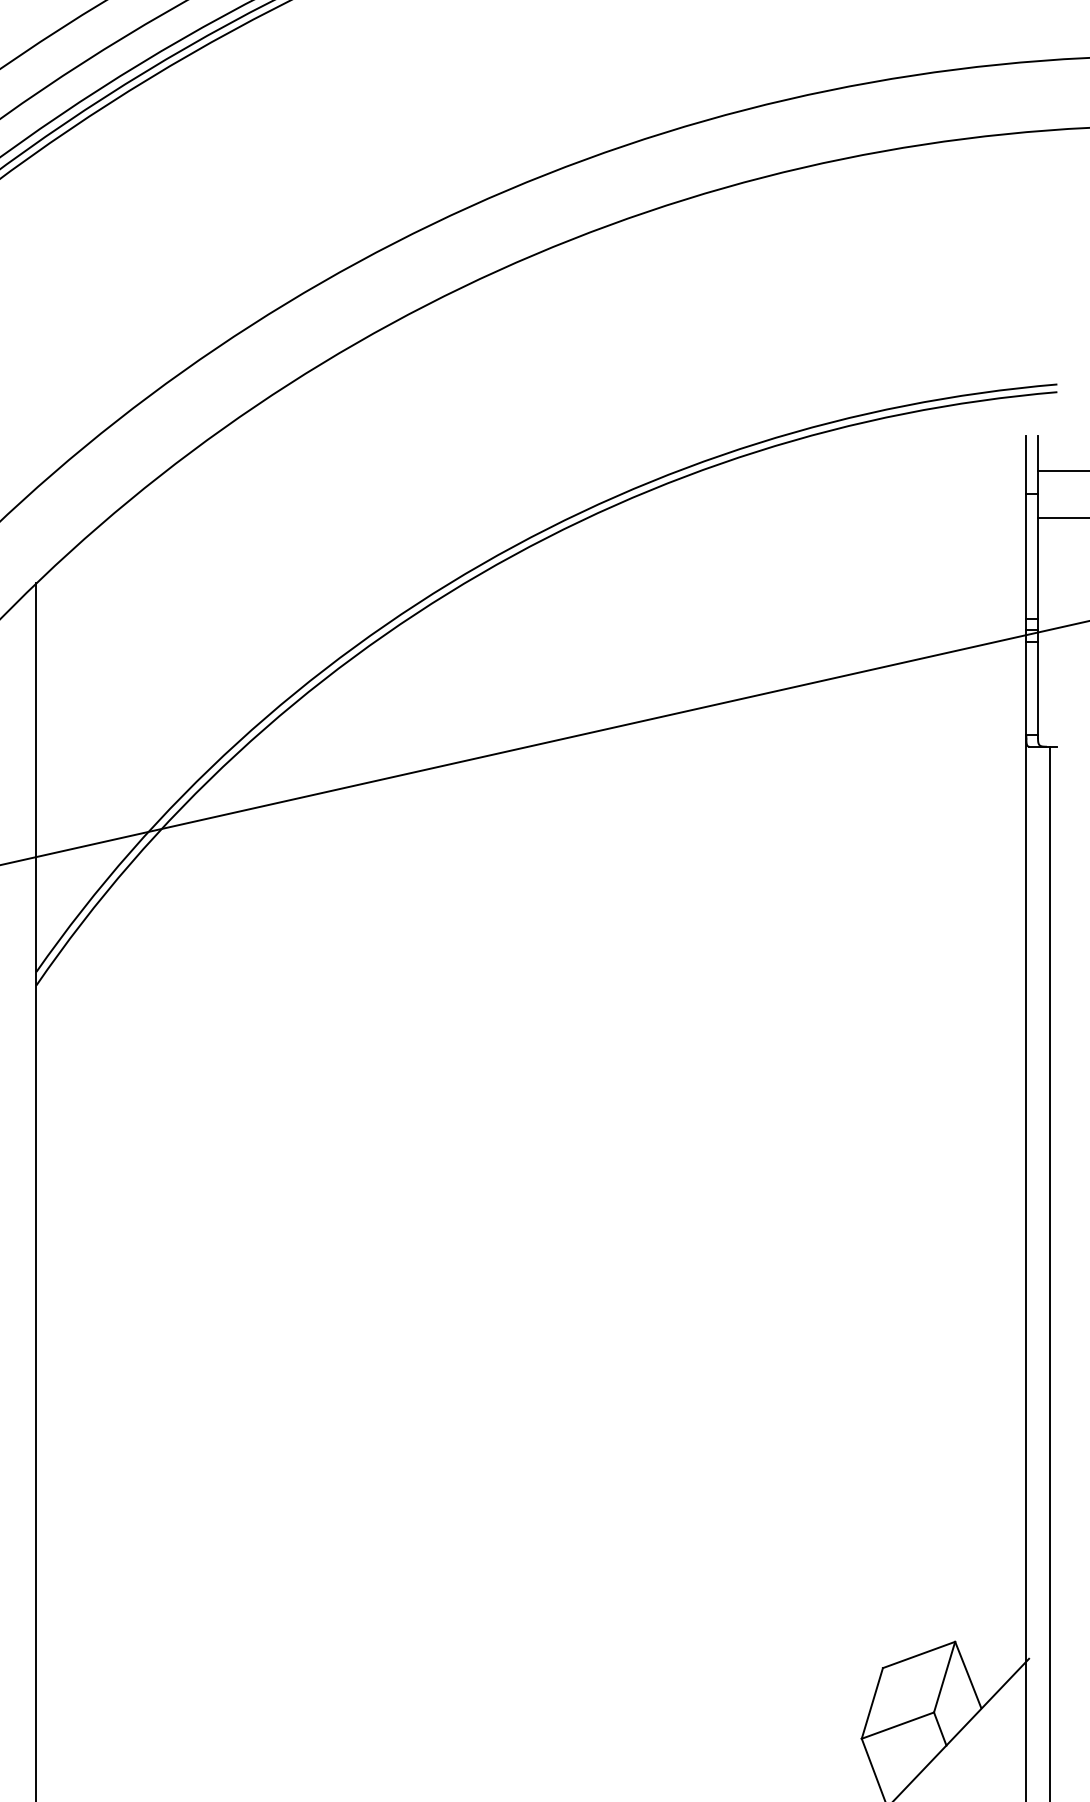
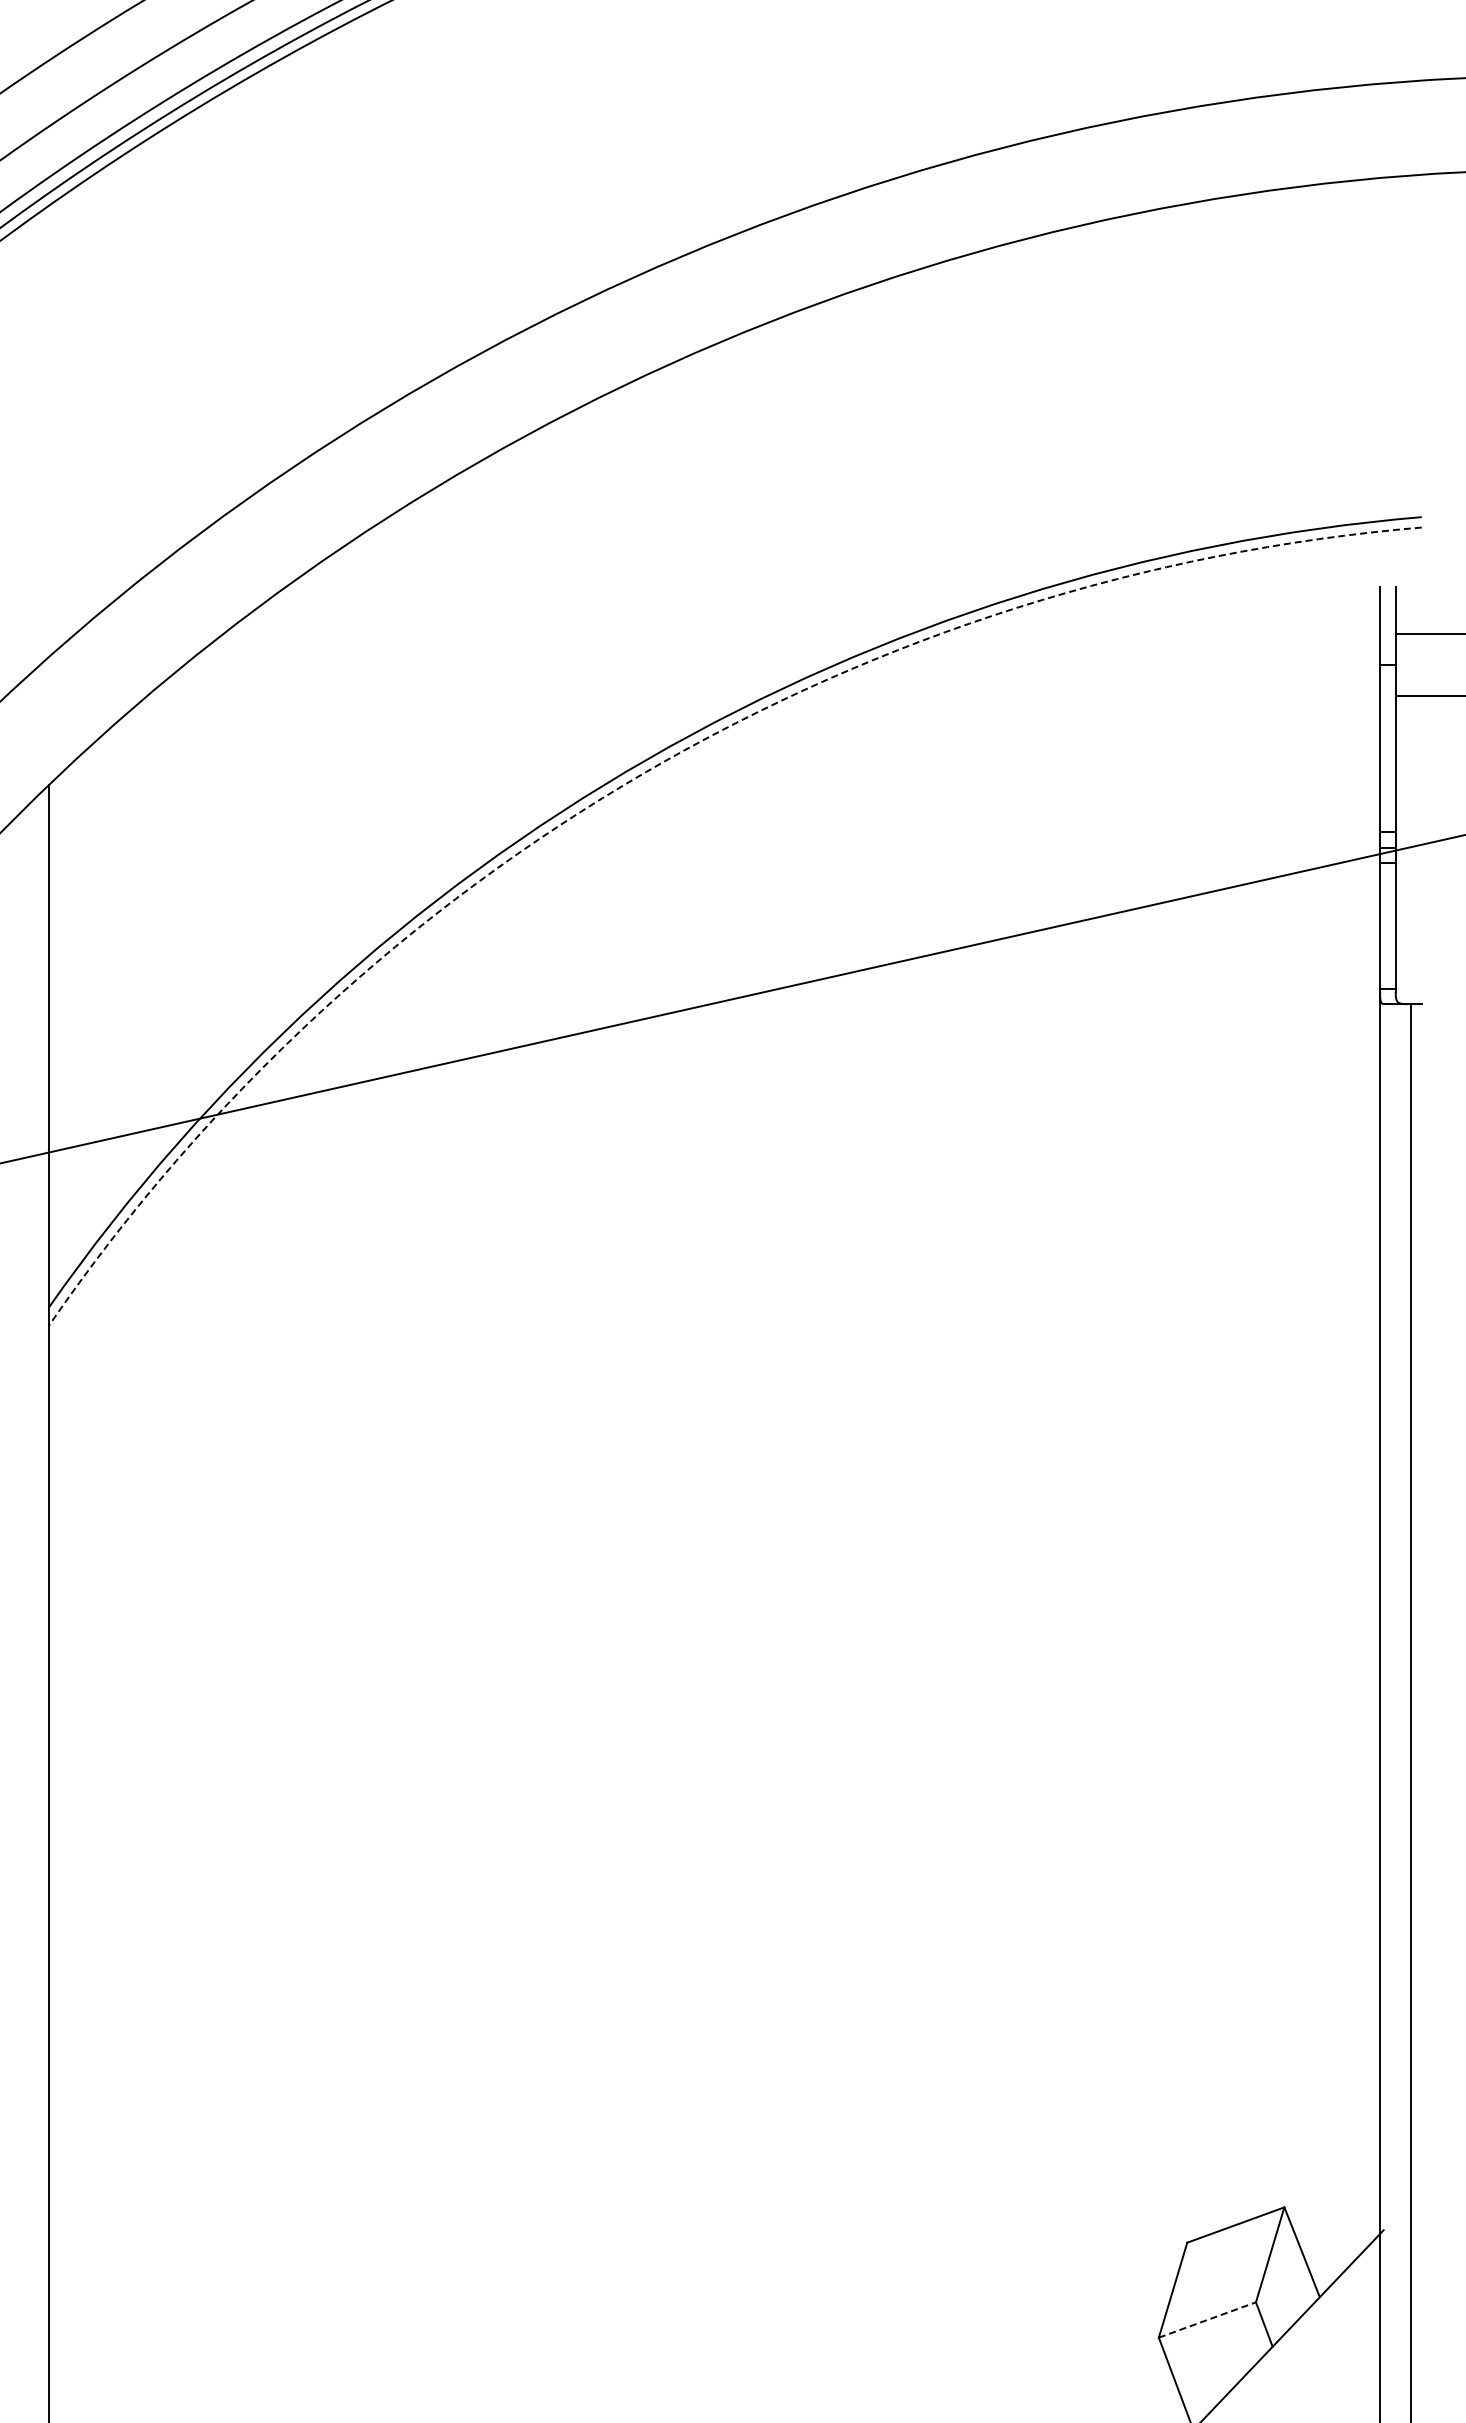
arc: (479, 574) -> (645, 772), solid -> dashed
line: (897, 1725) -> (1207, 2320), solid -> dashed

